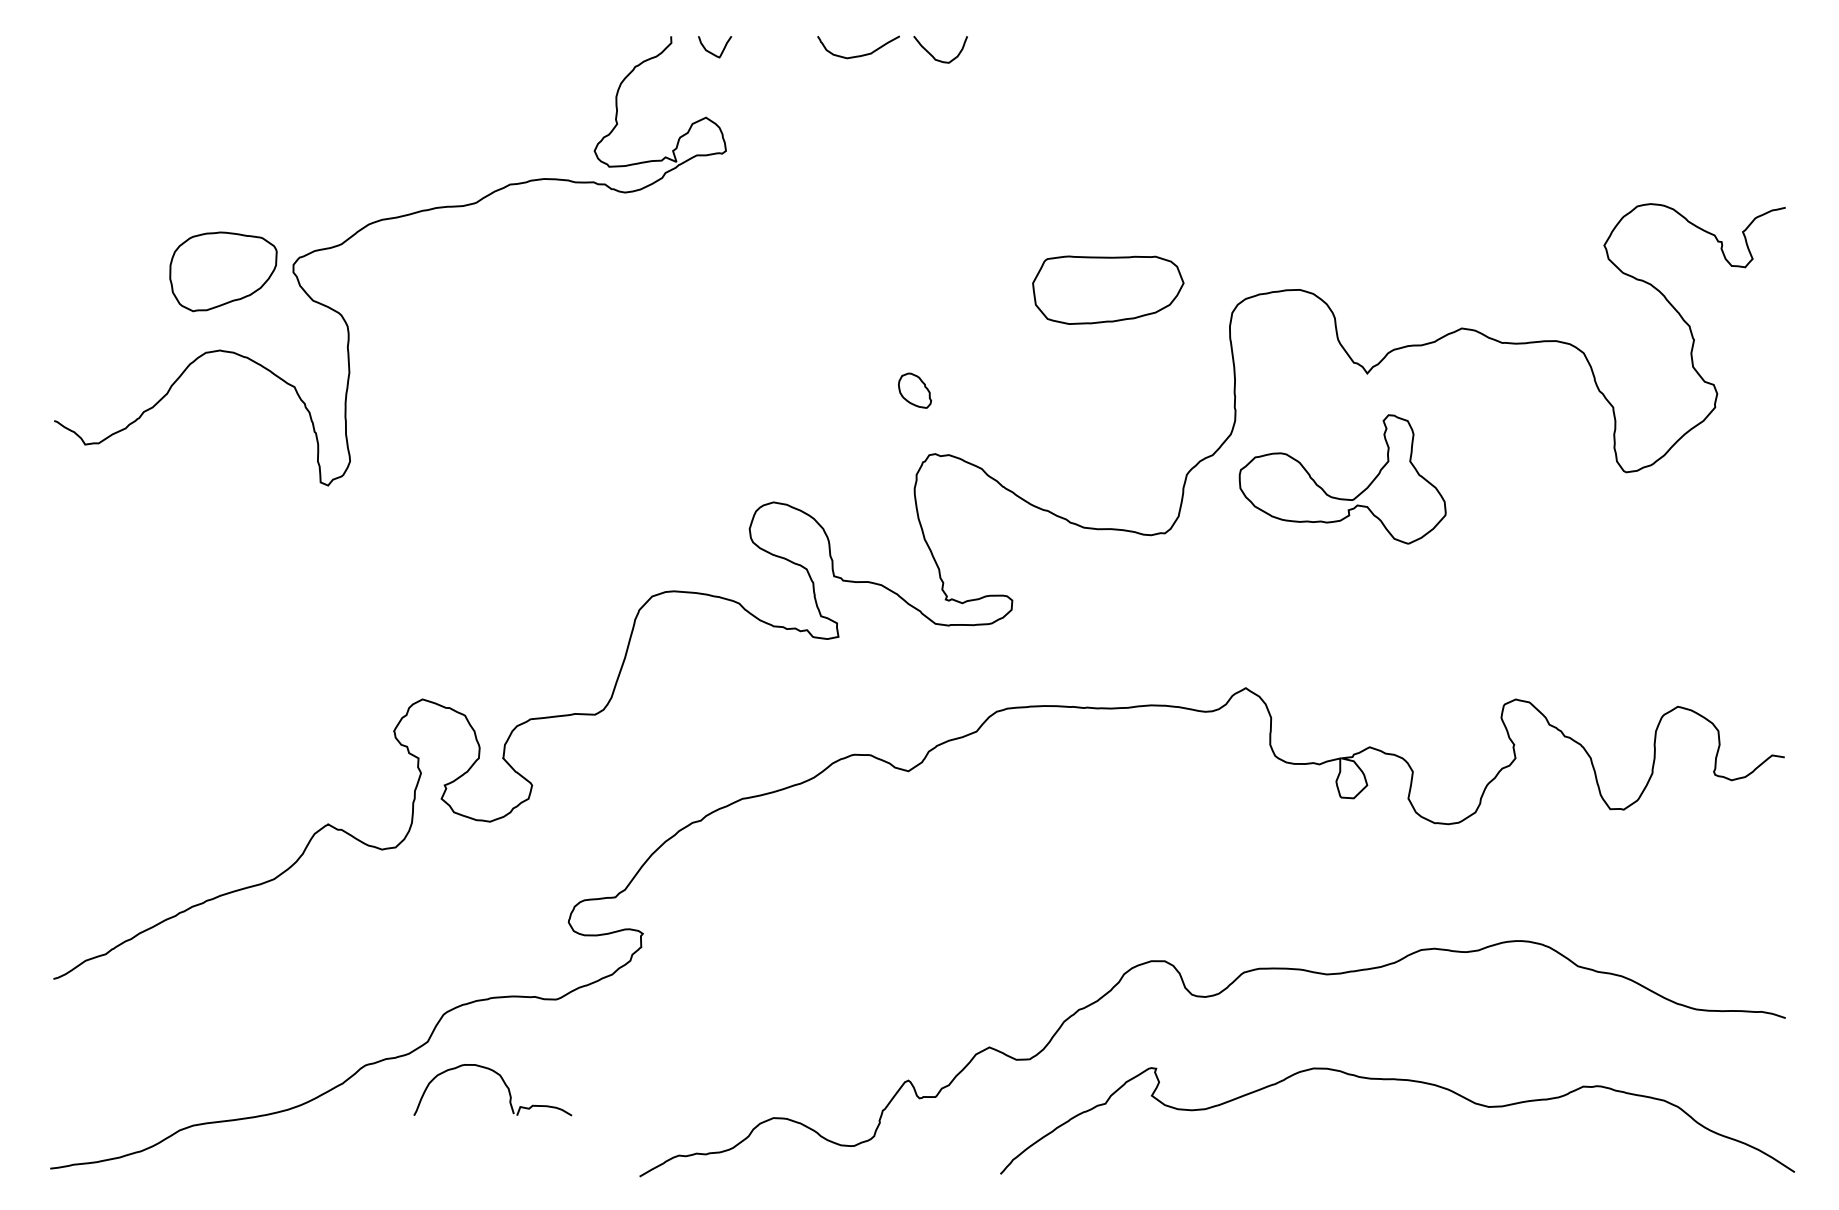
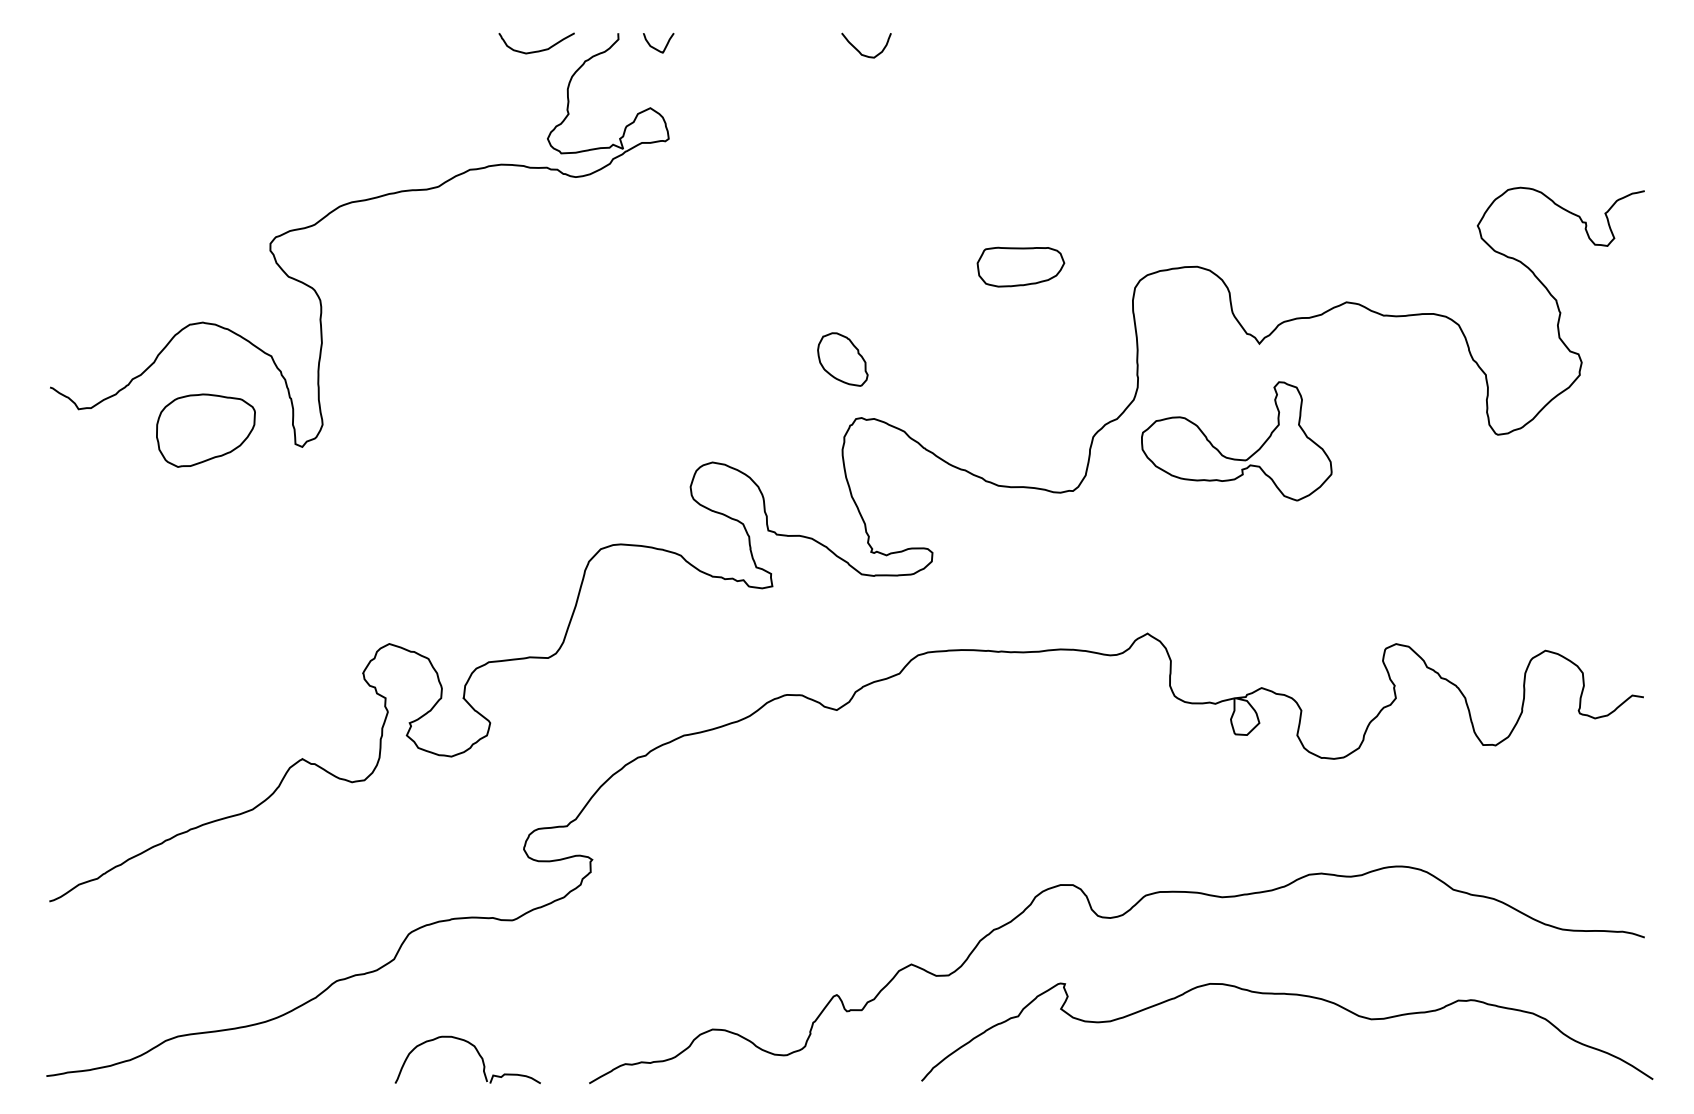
curve: (858, 55) -> (536, 50), moved
part: (223, 271) -> (205, 430), moved
part: (1108, 290) -> (1021, 267), size x0.62
part: (914, 390) -> (842, 359), size x1.67
part: (504, 1084) -> (478, 1054), moved

